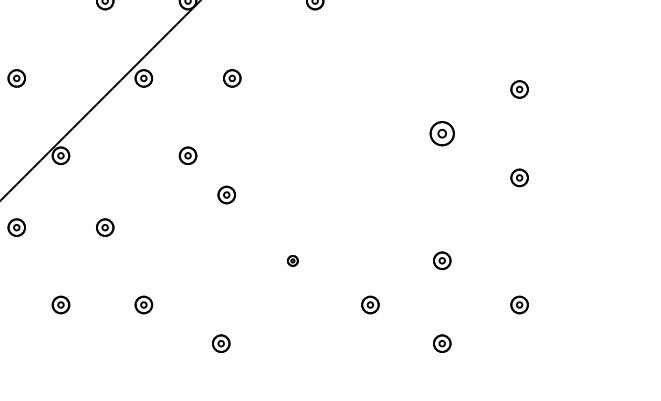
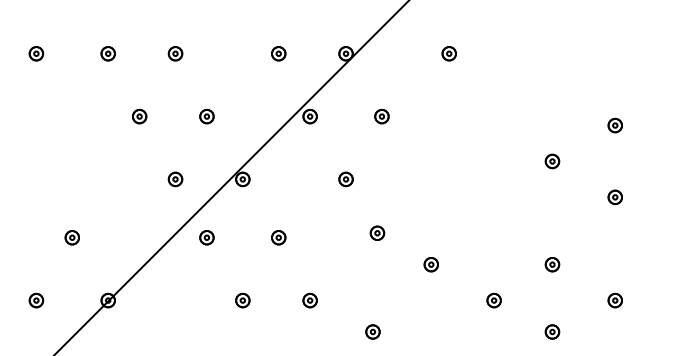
part: (442, 133) -> (552, 161), size x0.71
part: (226, 194) -> (377, 232), moved
part: (292, 260) -> (430, 264), size x1.67

